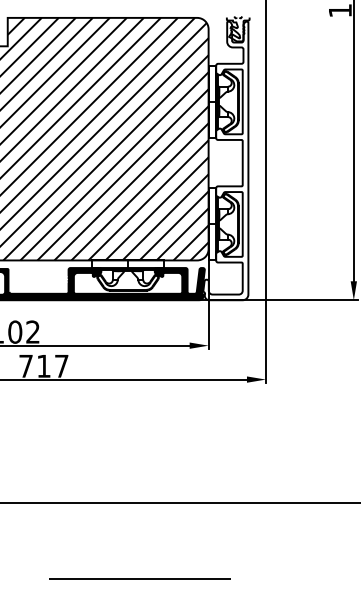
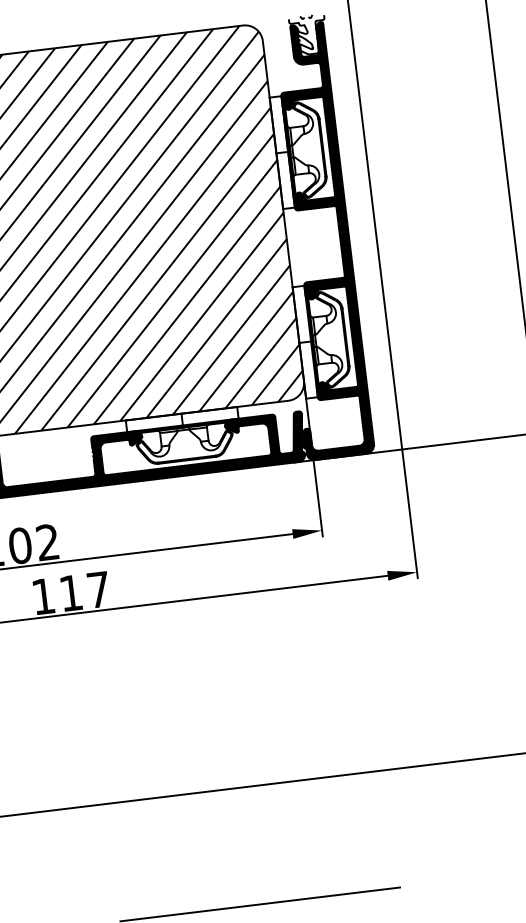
fill: (225, 160) -> (313, 240), added
text: (25, 366) -> (42, 597), 717 -> 117

